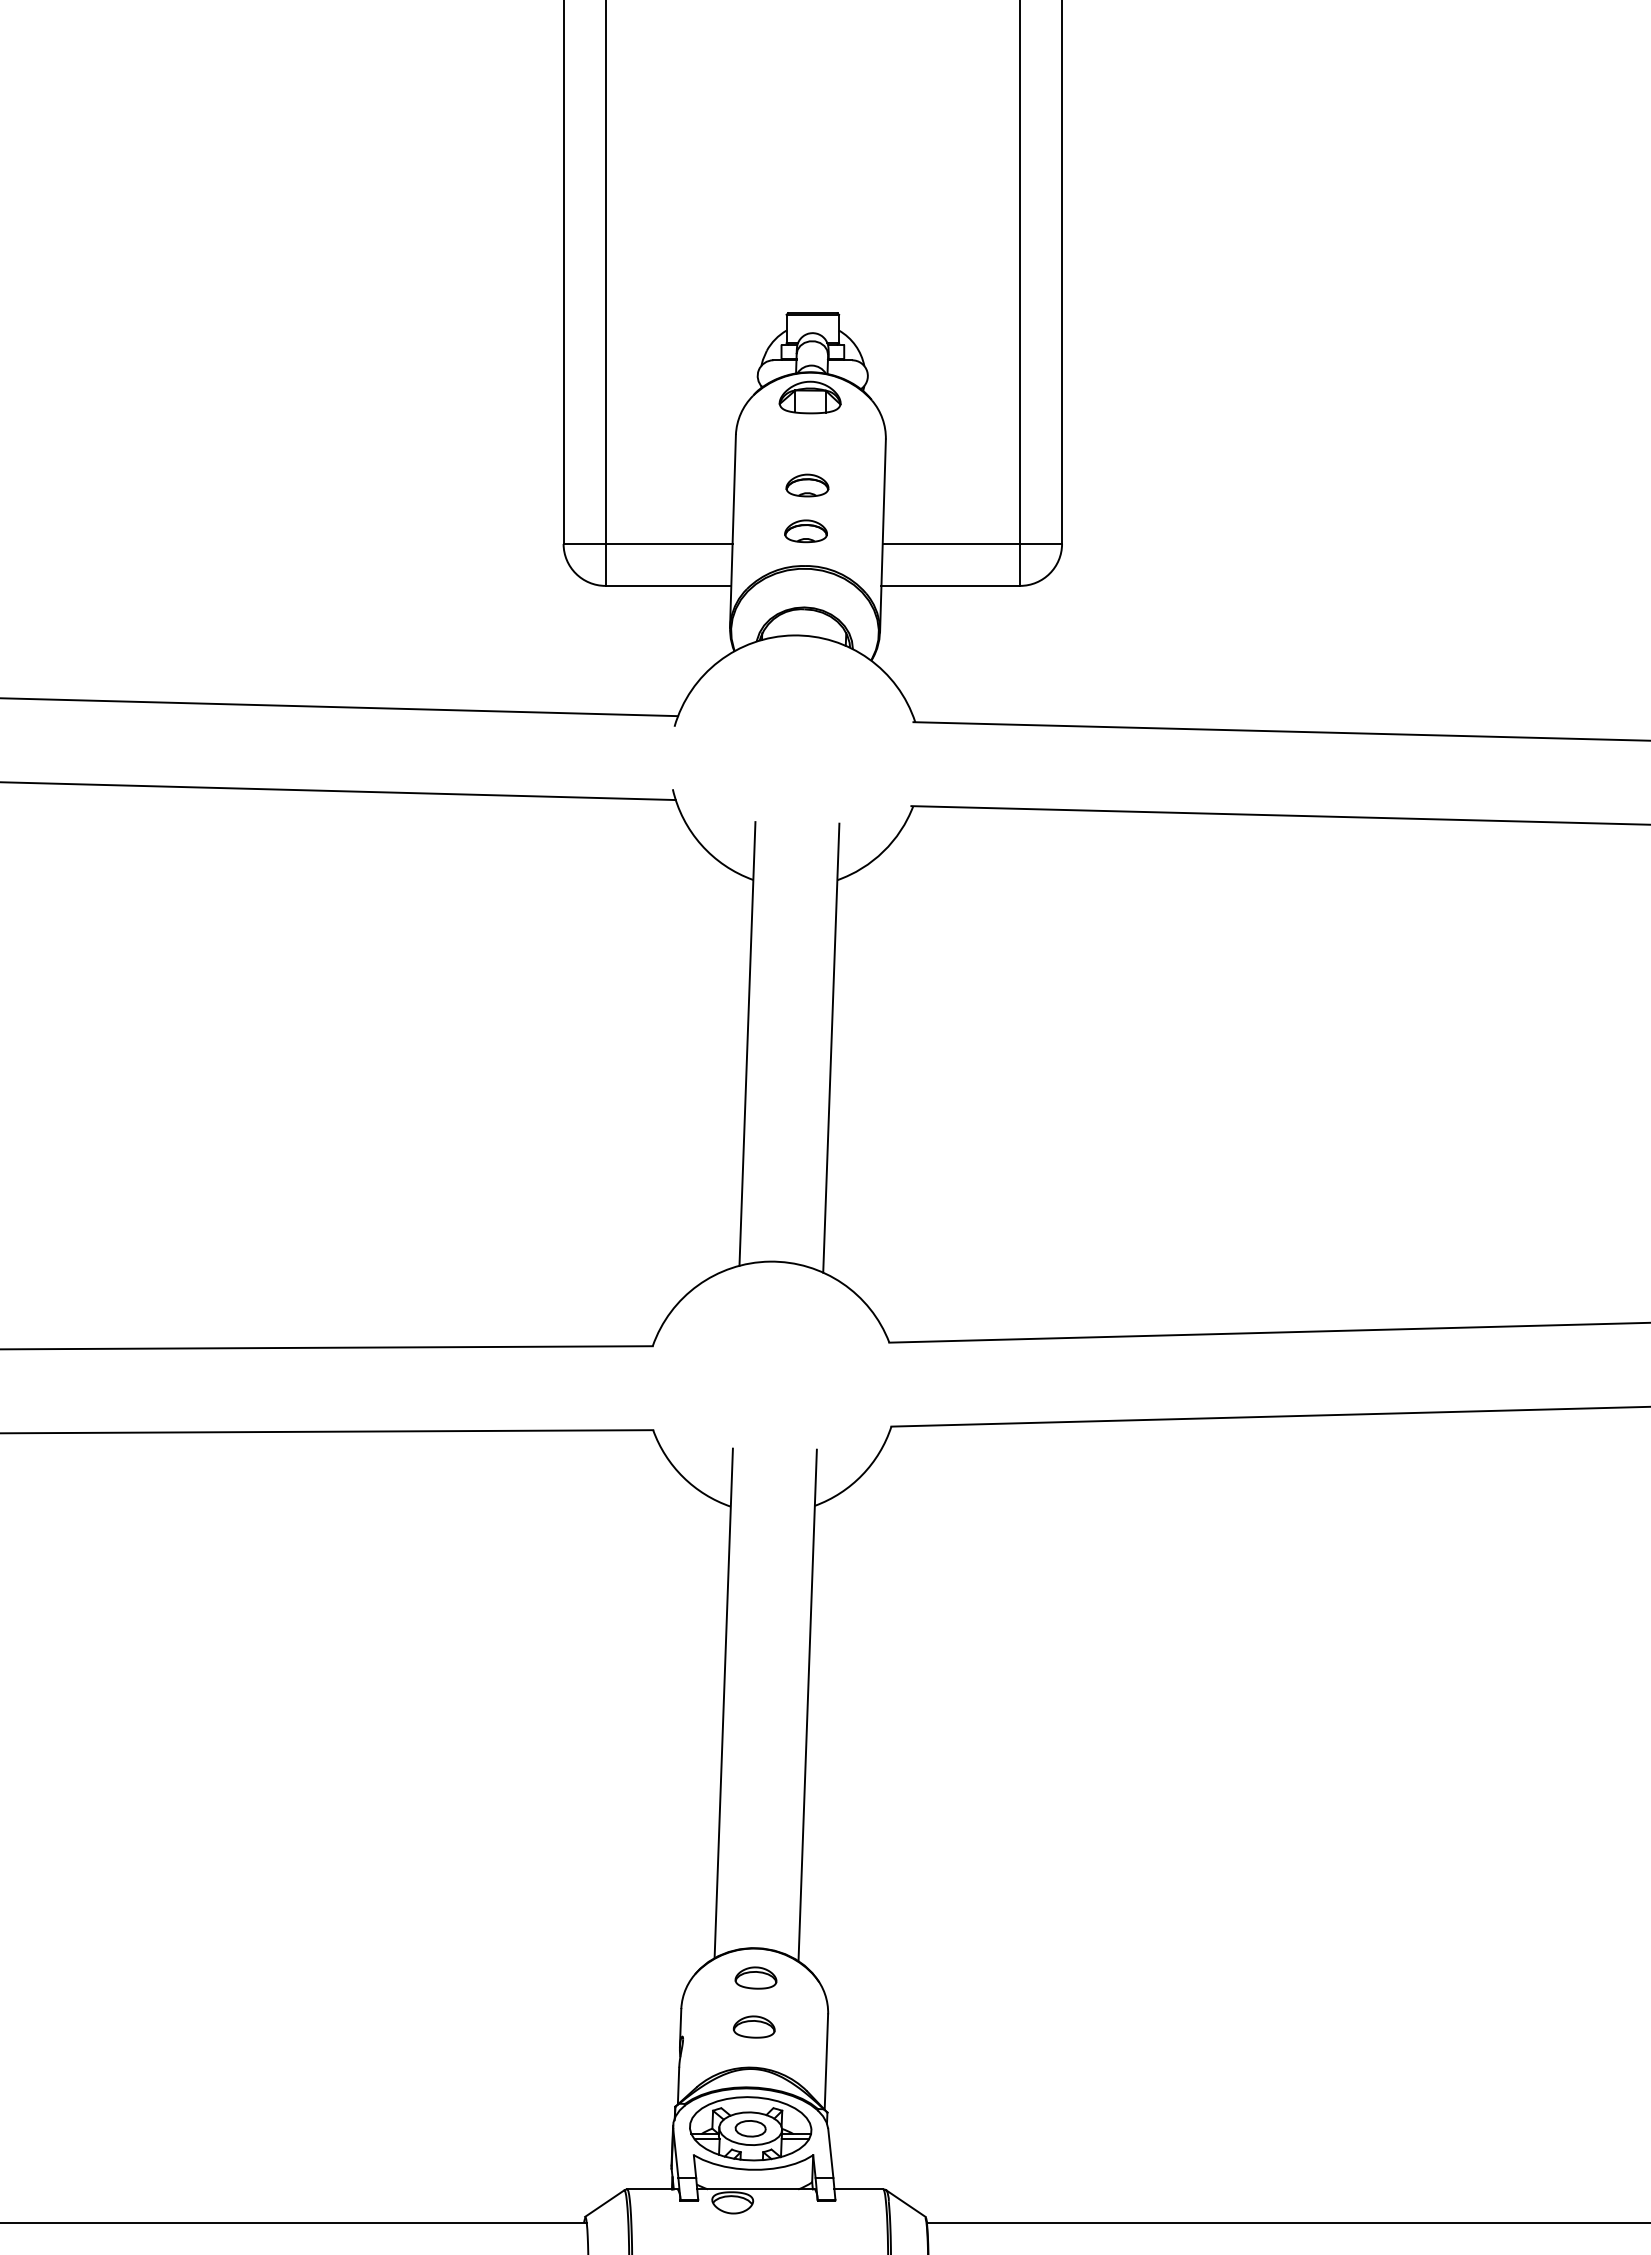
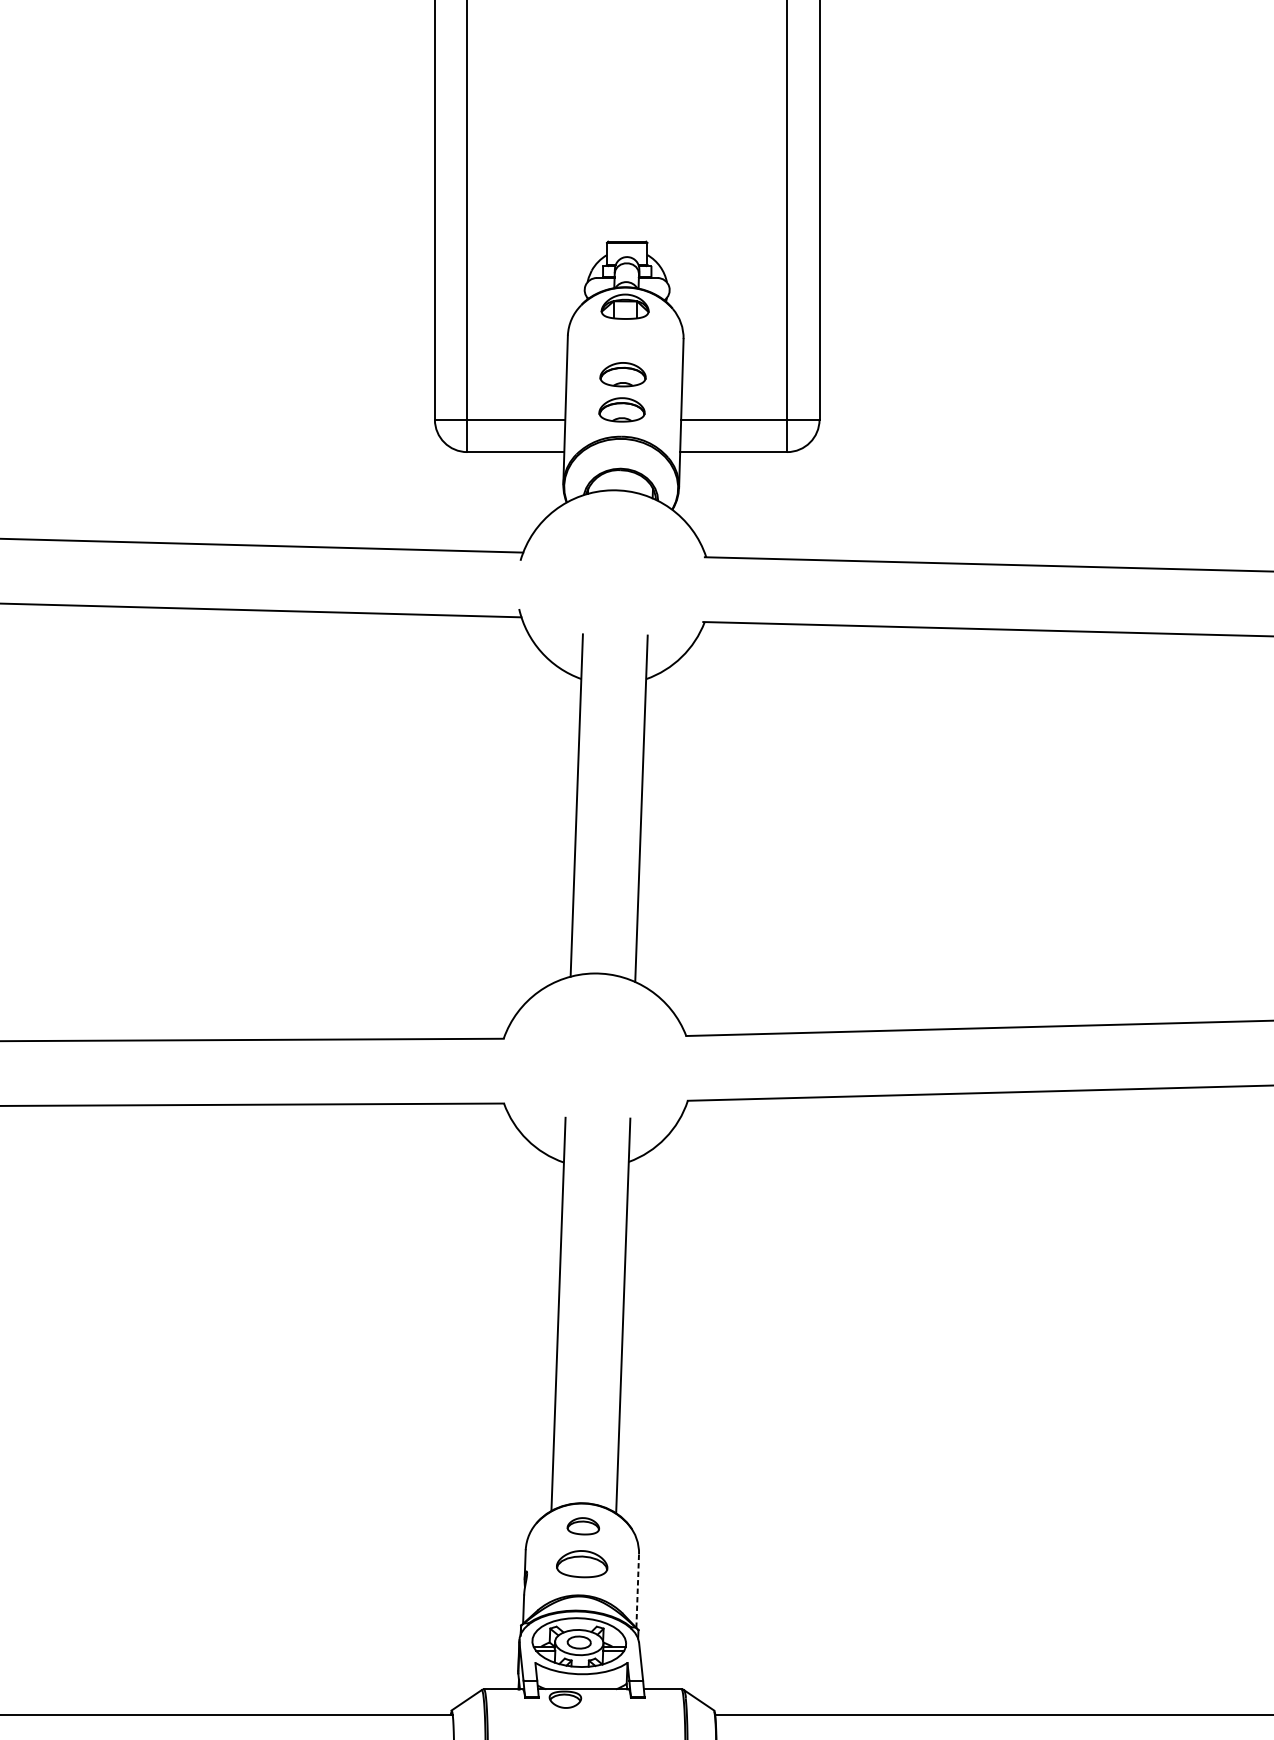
part: (807, 485) -> (623, 374), size x1.4
part: (805, 531) -> (621, 410), size x1.4
part: (753, 2026) -> (581, 1563), size x1.6
line: (826, 2062) -> (637, 1591), solid -> dashed

